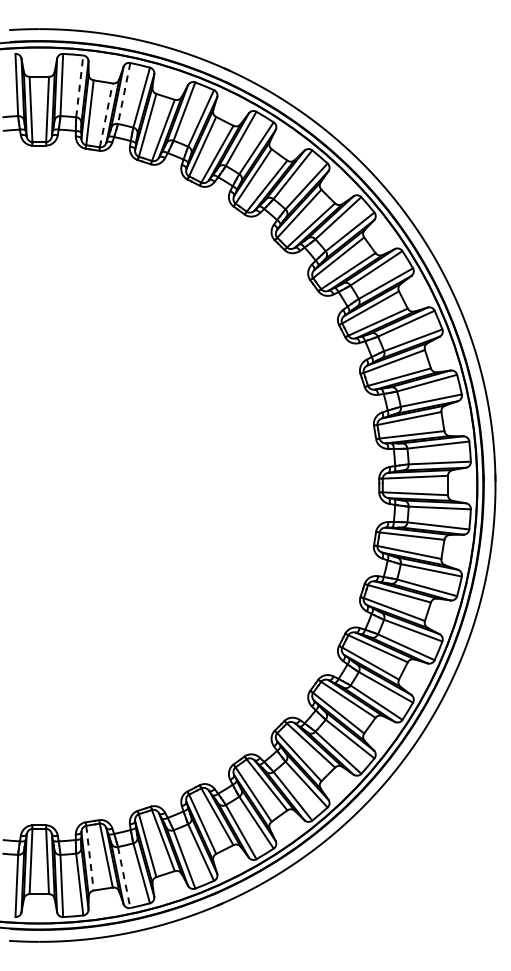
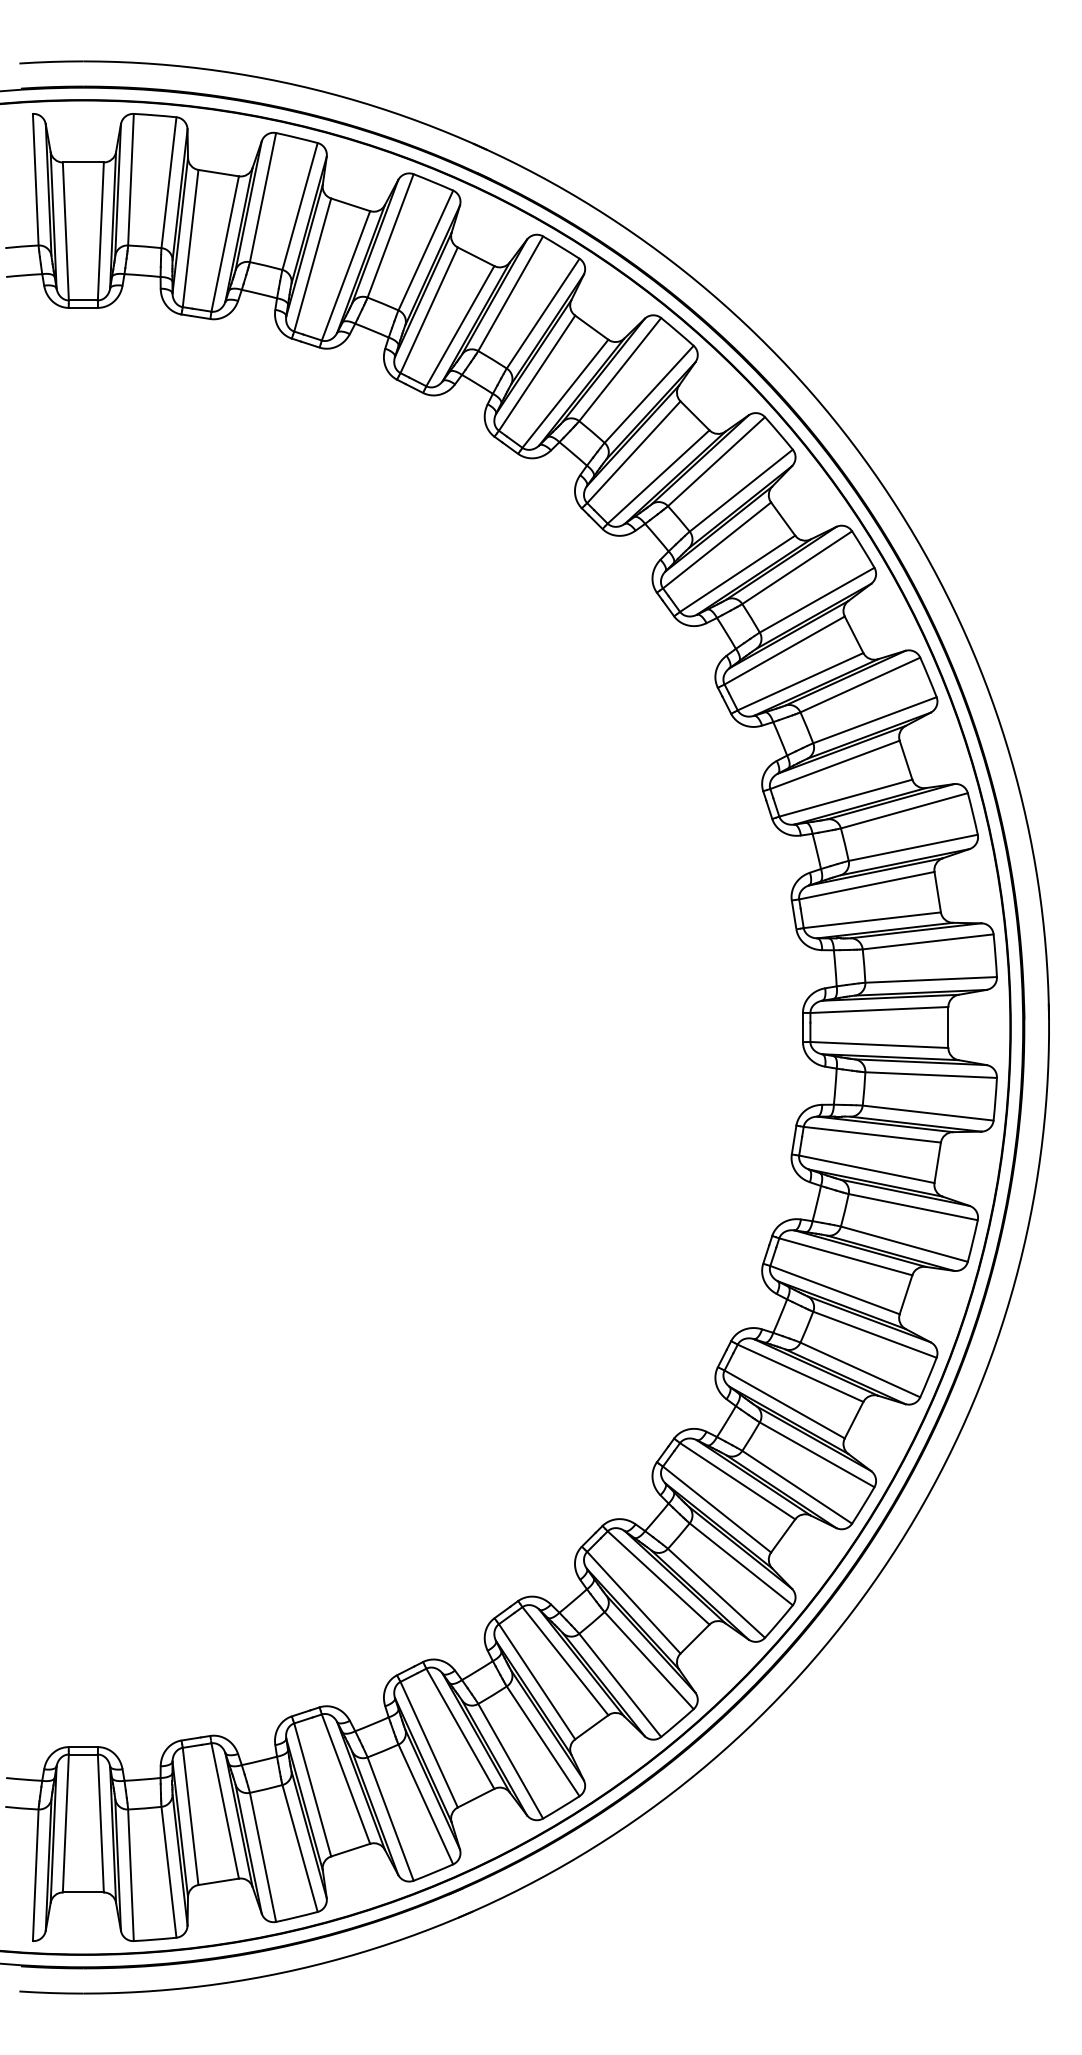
line: (79, 85) -> (168, 180), dashed -> solid
line: (124, 93) -> (263, 197), dashed -> solid
line: (106, 115) -> (225, 244), dashed -> solid
line: (89, 858) -> (189, 1817), dashed -> solid
line: (124, 878) -> (263, 1859), dashed -> solid

